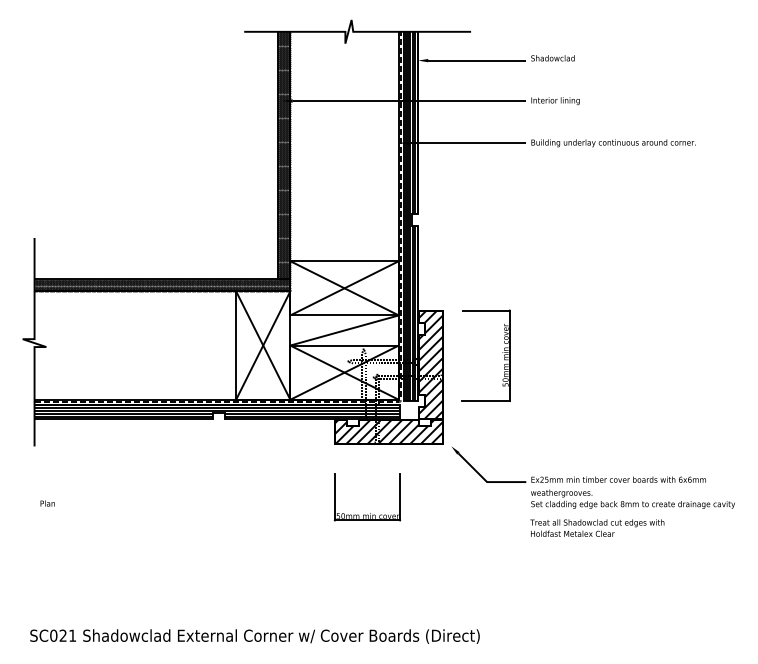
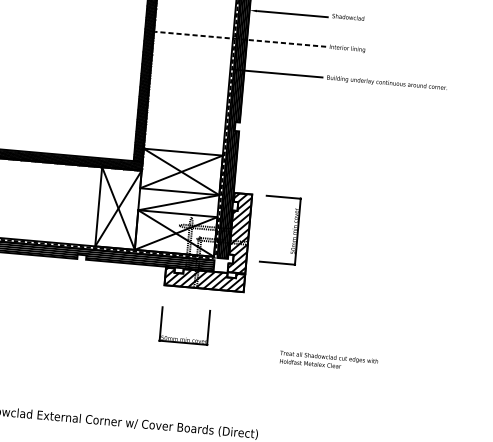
line: (409, 101) -> (240, 39), solid -> dashed
part: (592, 477) -> (350, 325), removed
text: (597, 527) -> (328, 360), moved

